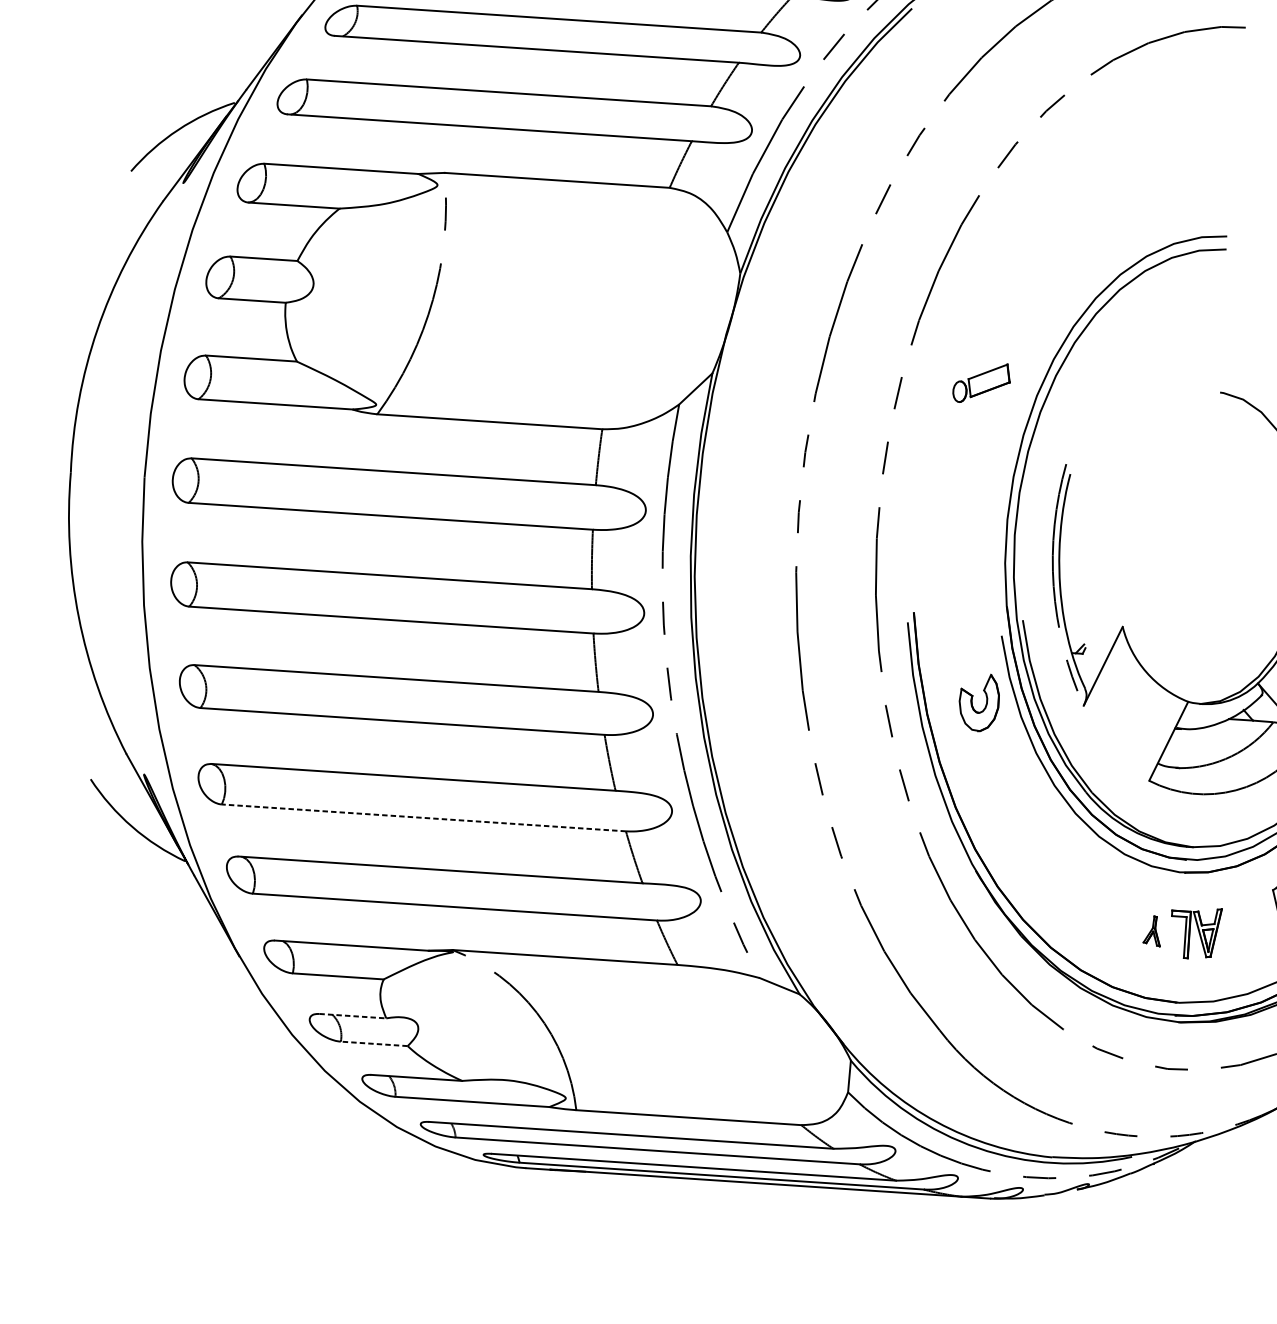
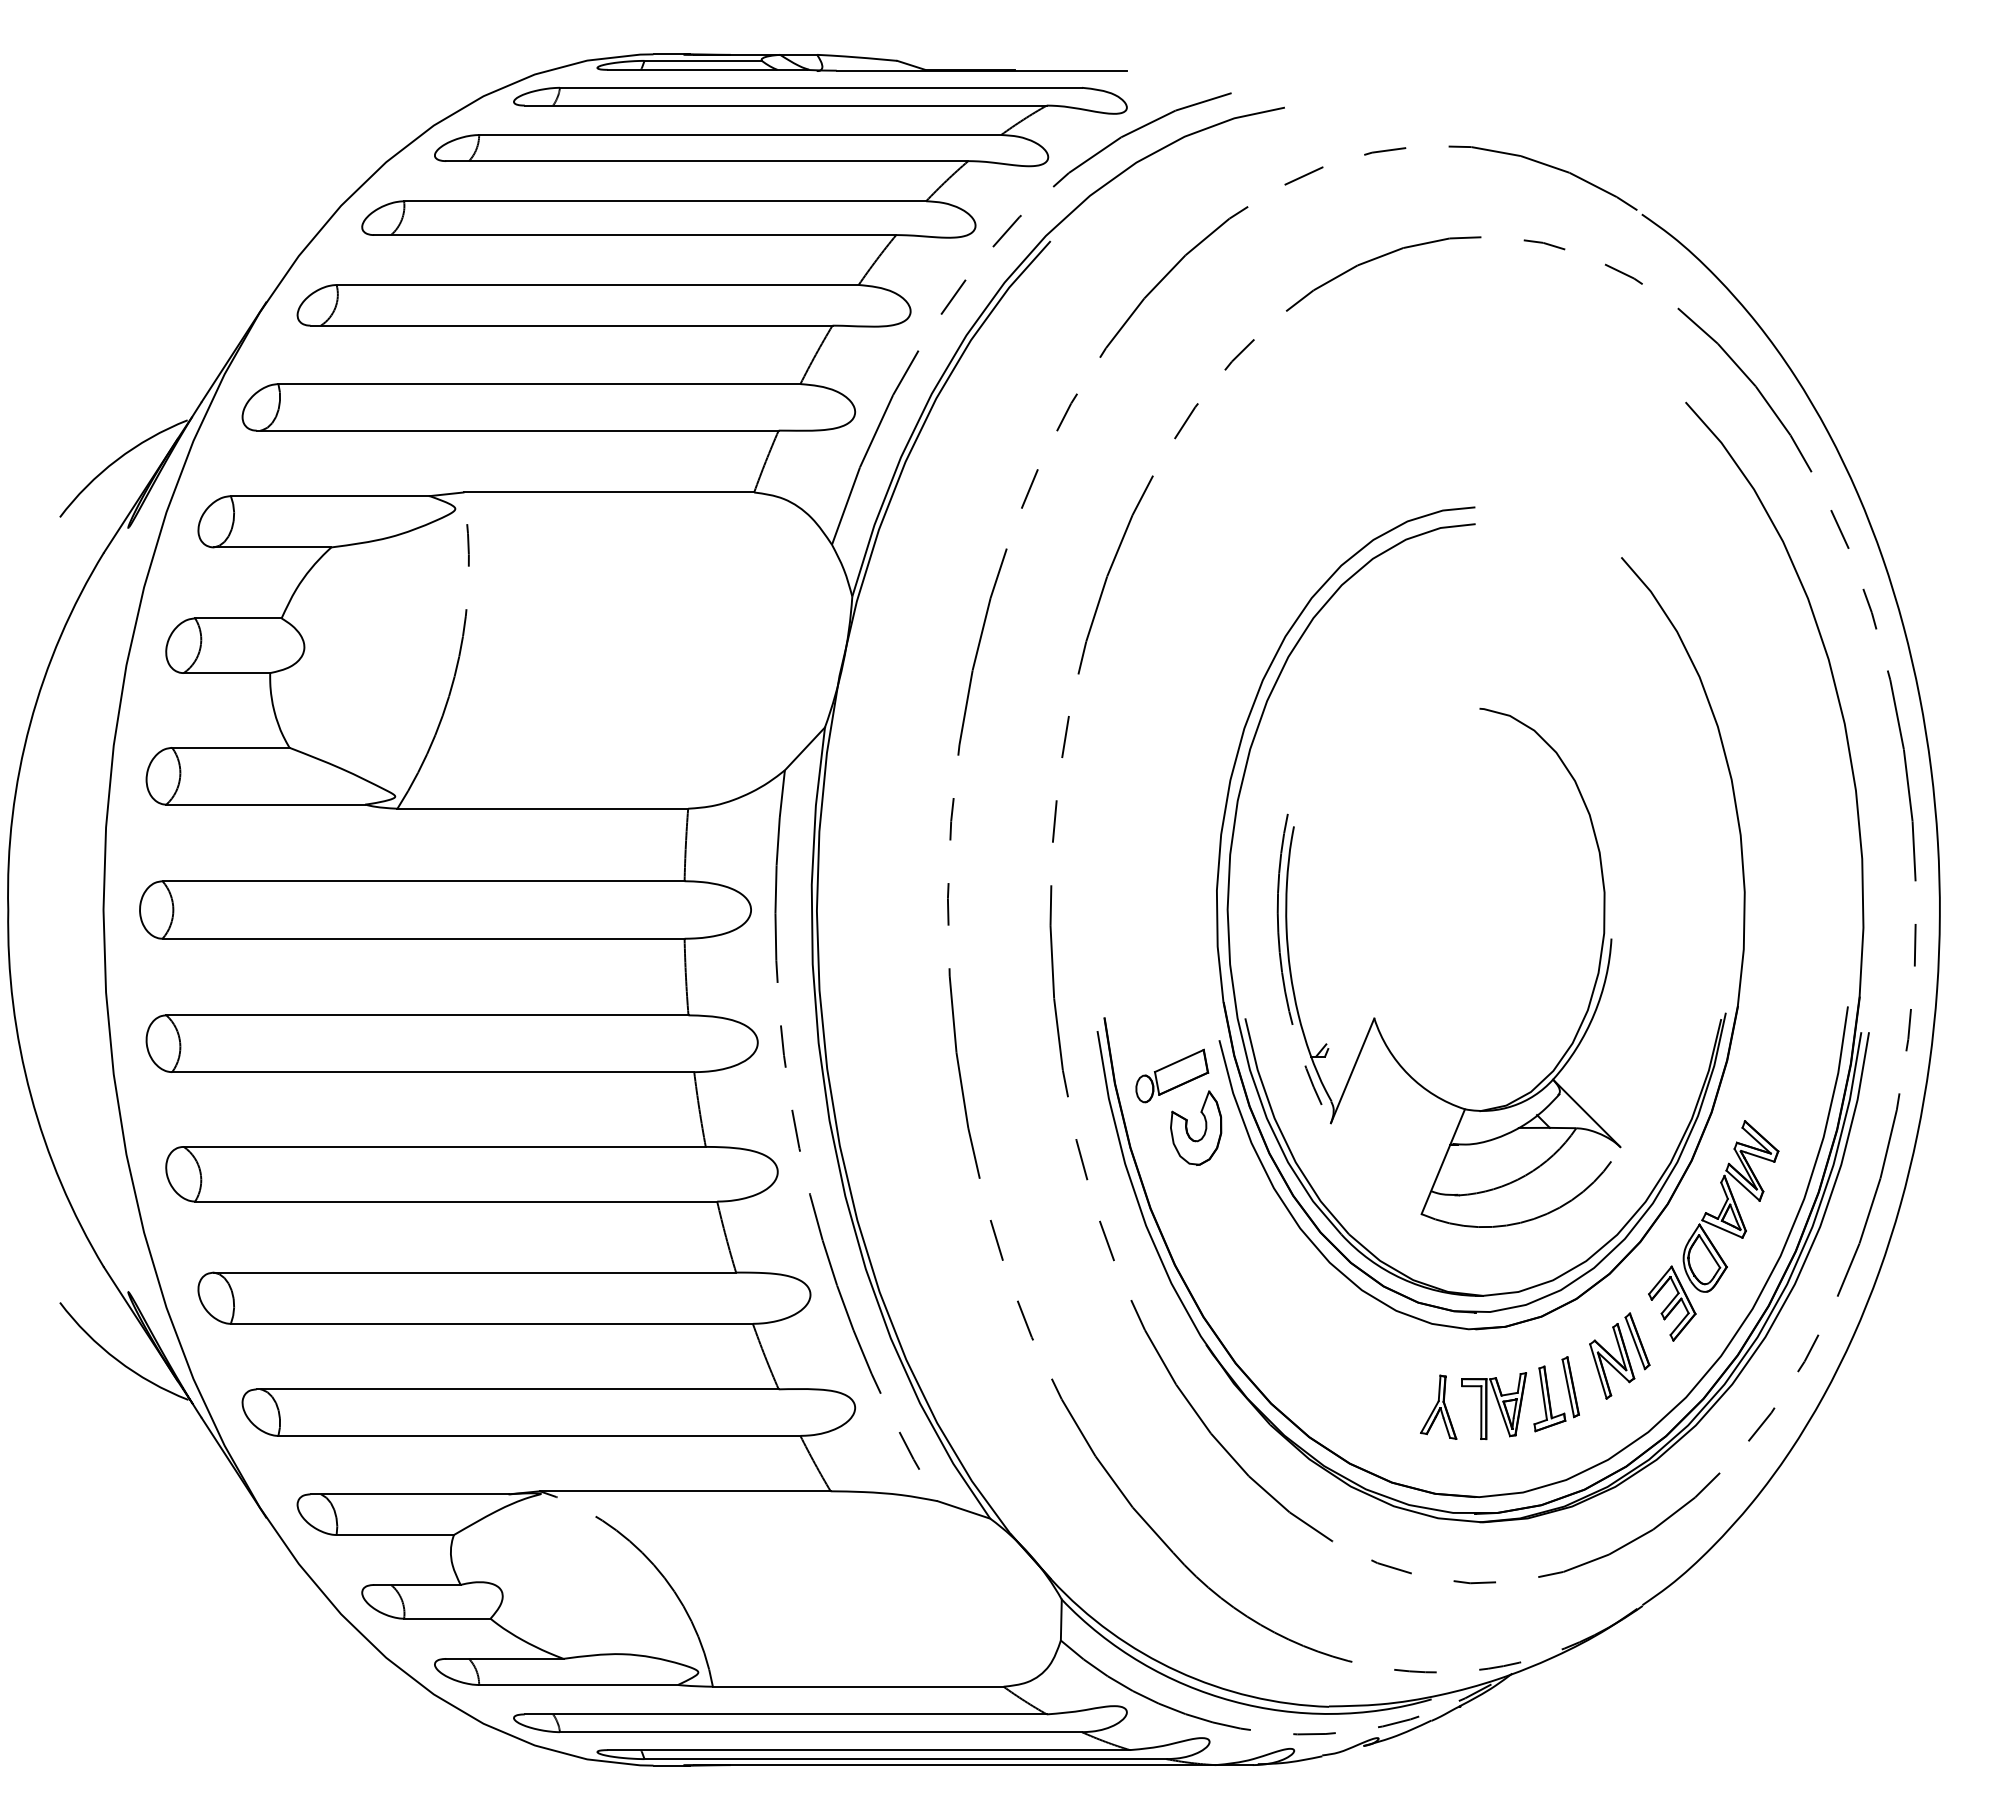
part: (982, 382) -> (1172, 1075), moved
line: (423, 817) -> (491, 1323), dashed -> solid
part: (1238, 926) -> (1549, 1394), added
part: (1152, 930) -> (1438, 1406), size x1.67
line: (352, 1015) -> (417, 1584), dashed -> solid
line: (373, 1043) -> (446, 1618), dashed -> solid

